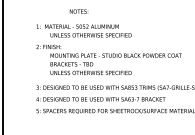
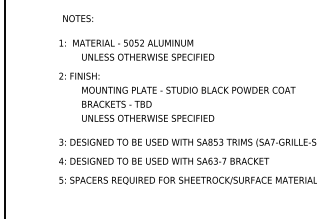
text: (78, 11) -> (77, 18), moved

